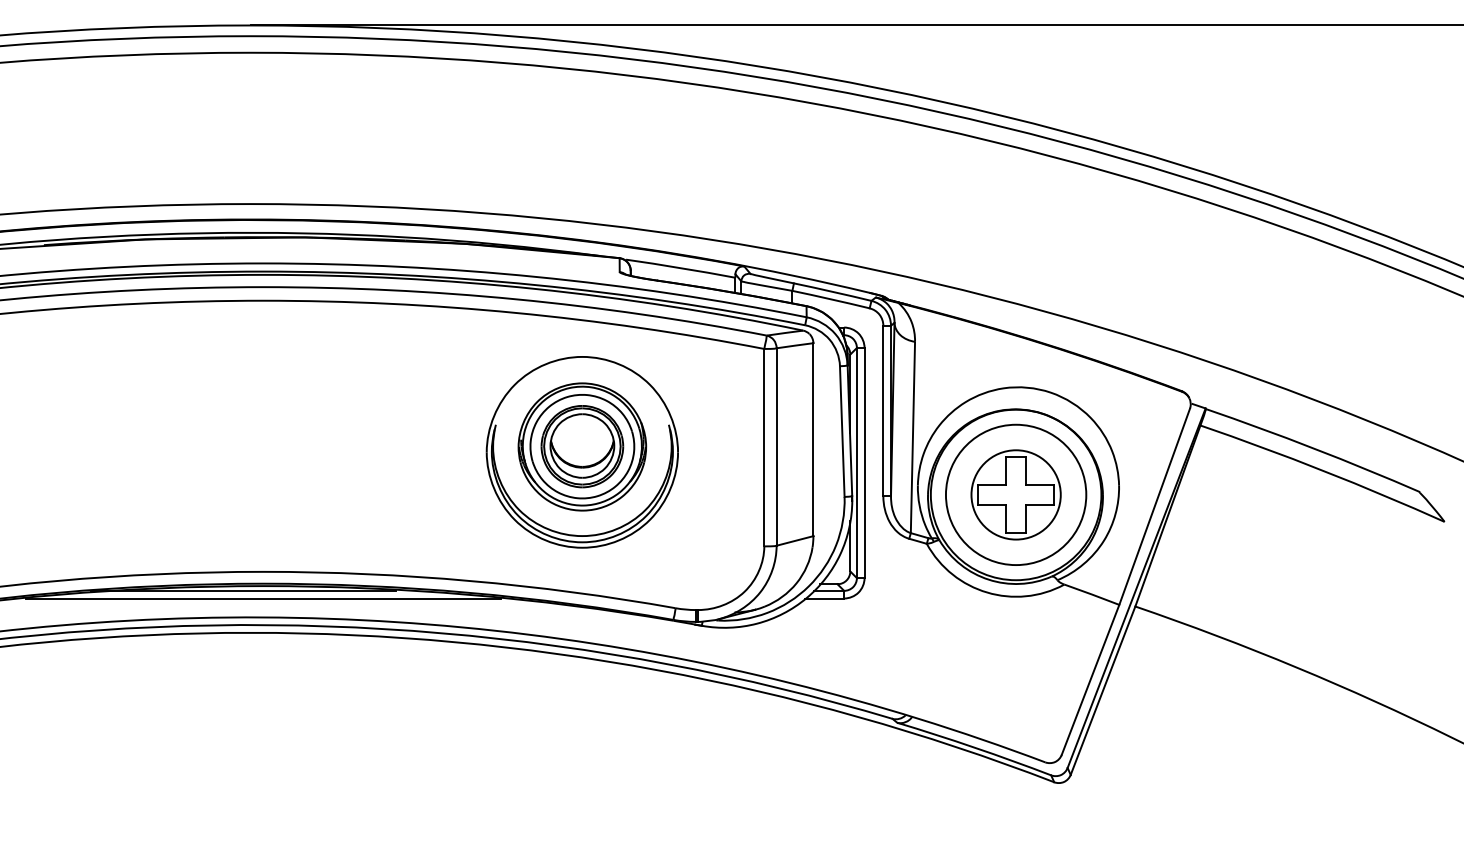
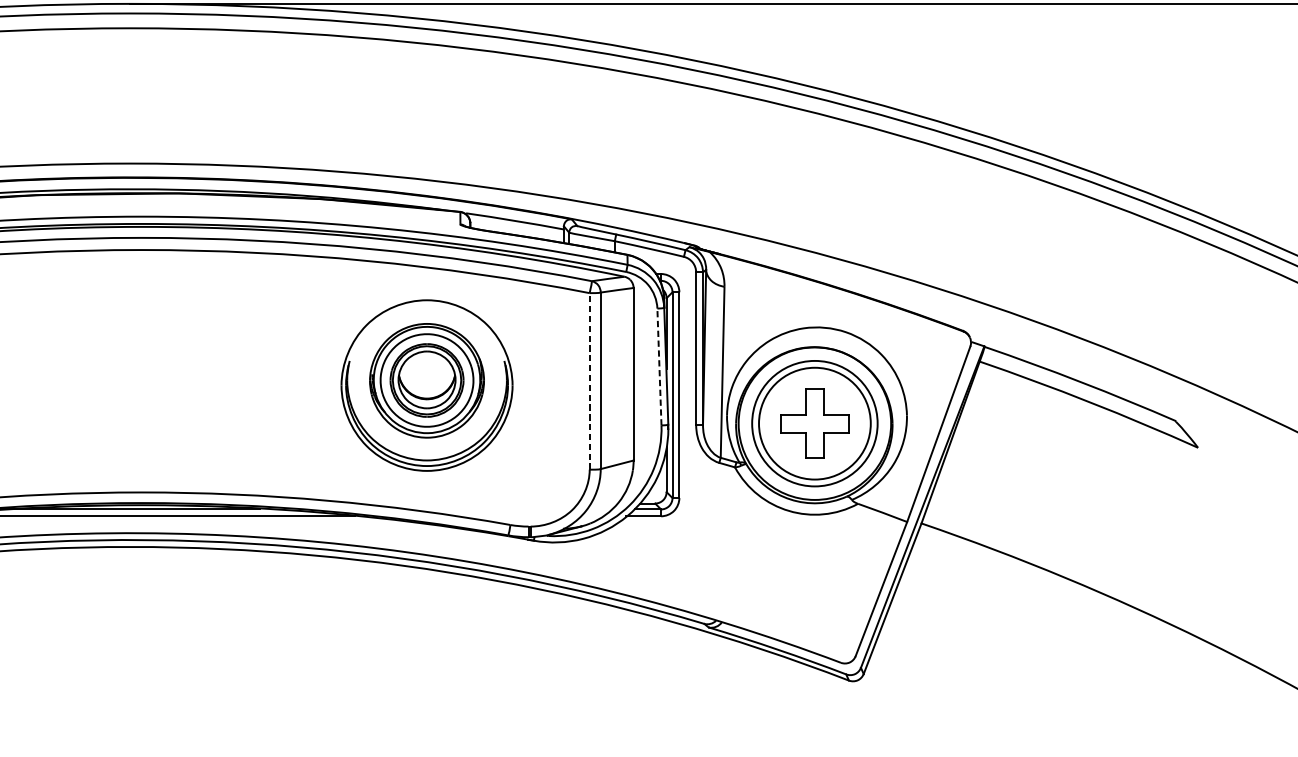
line: (842, 431) -> (659, 366), solid -> dashed
line: (764, 447) -> (589, 381), solid -> dashed
circle: (1015, 494) -> (814, 423), size x1.4

